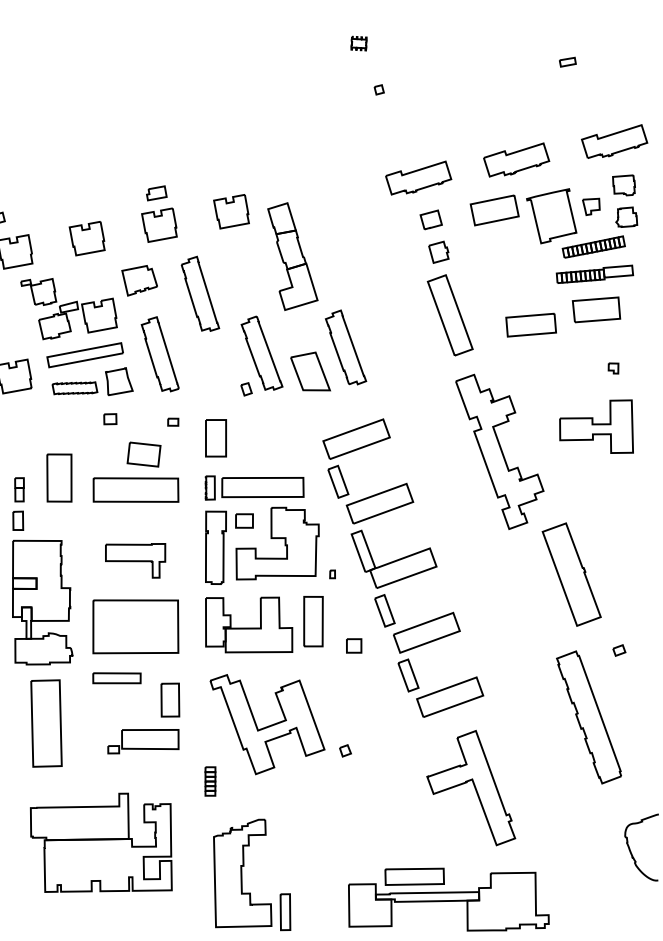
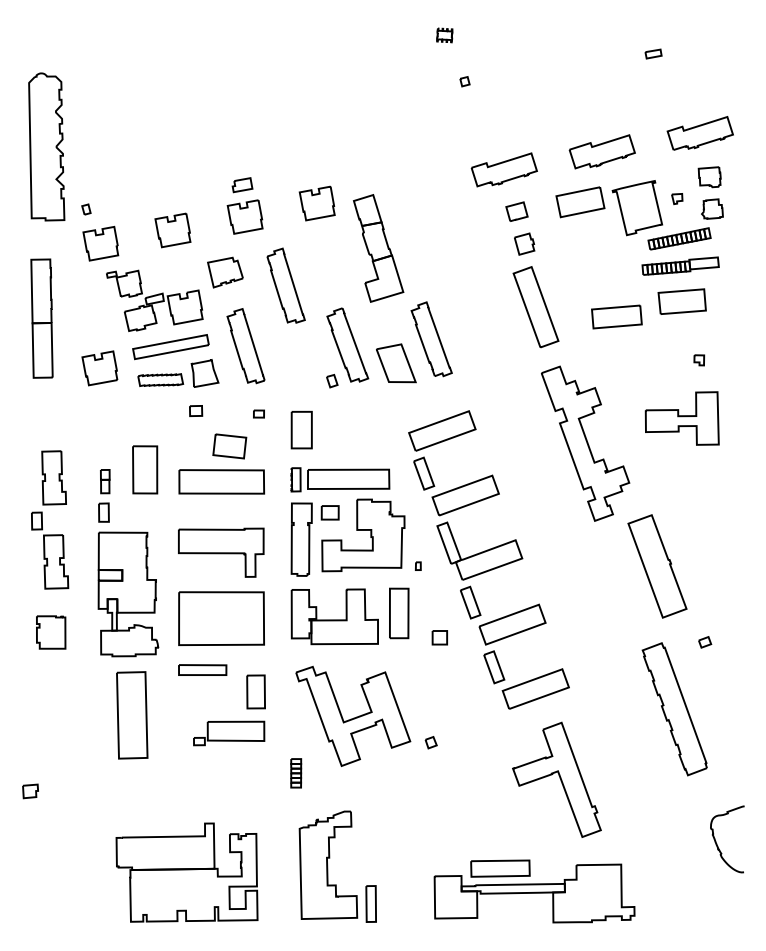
part: (591, 207) -> (677, 199), size x0.62
part: (135, 560) -> (221, 552), size x1.43
part: (100, 842) -> (186, 872), moved

